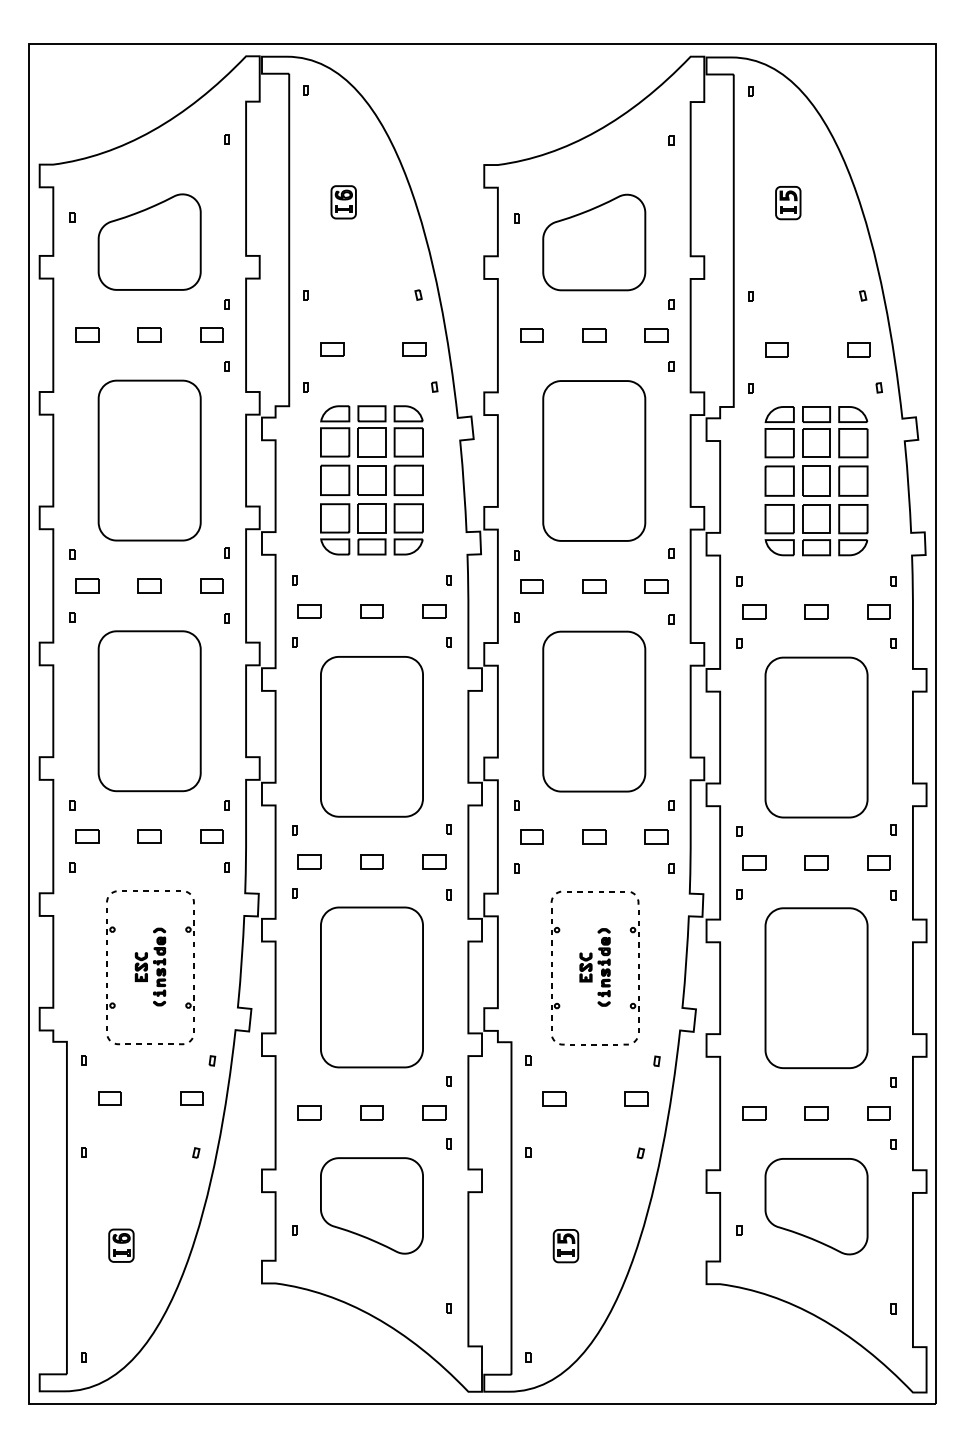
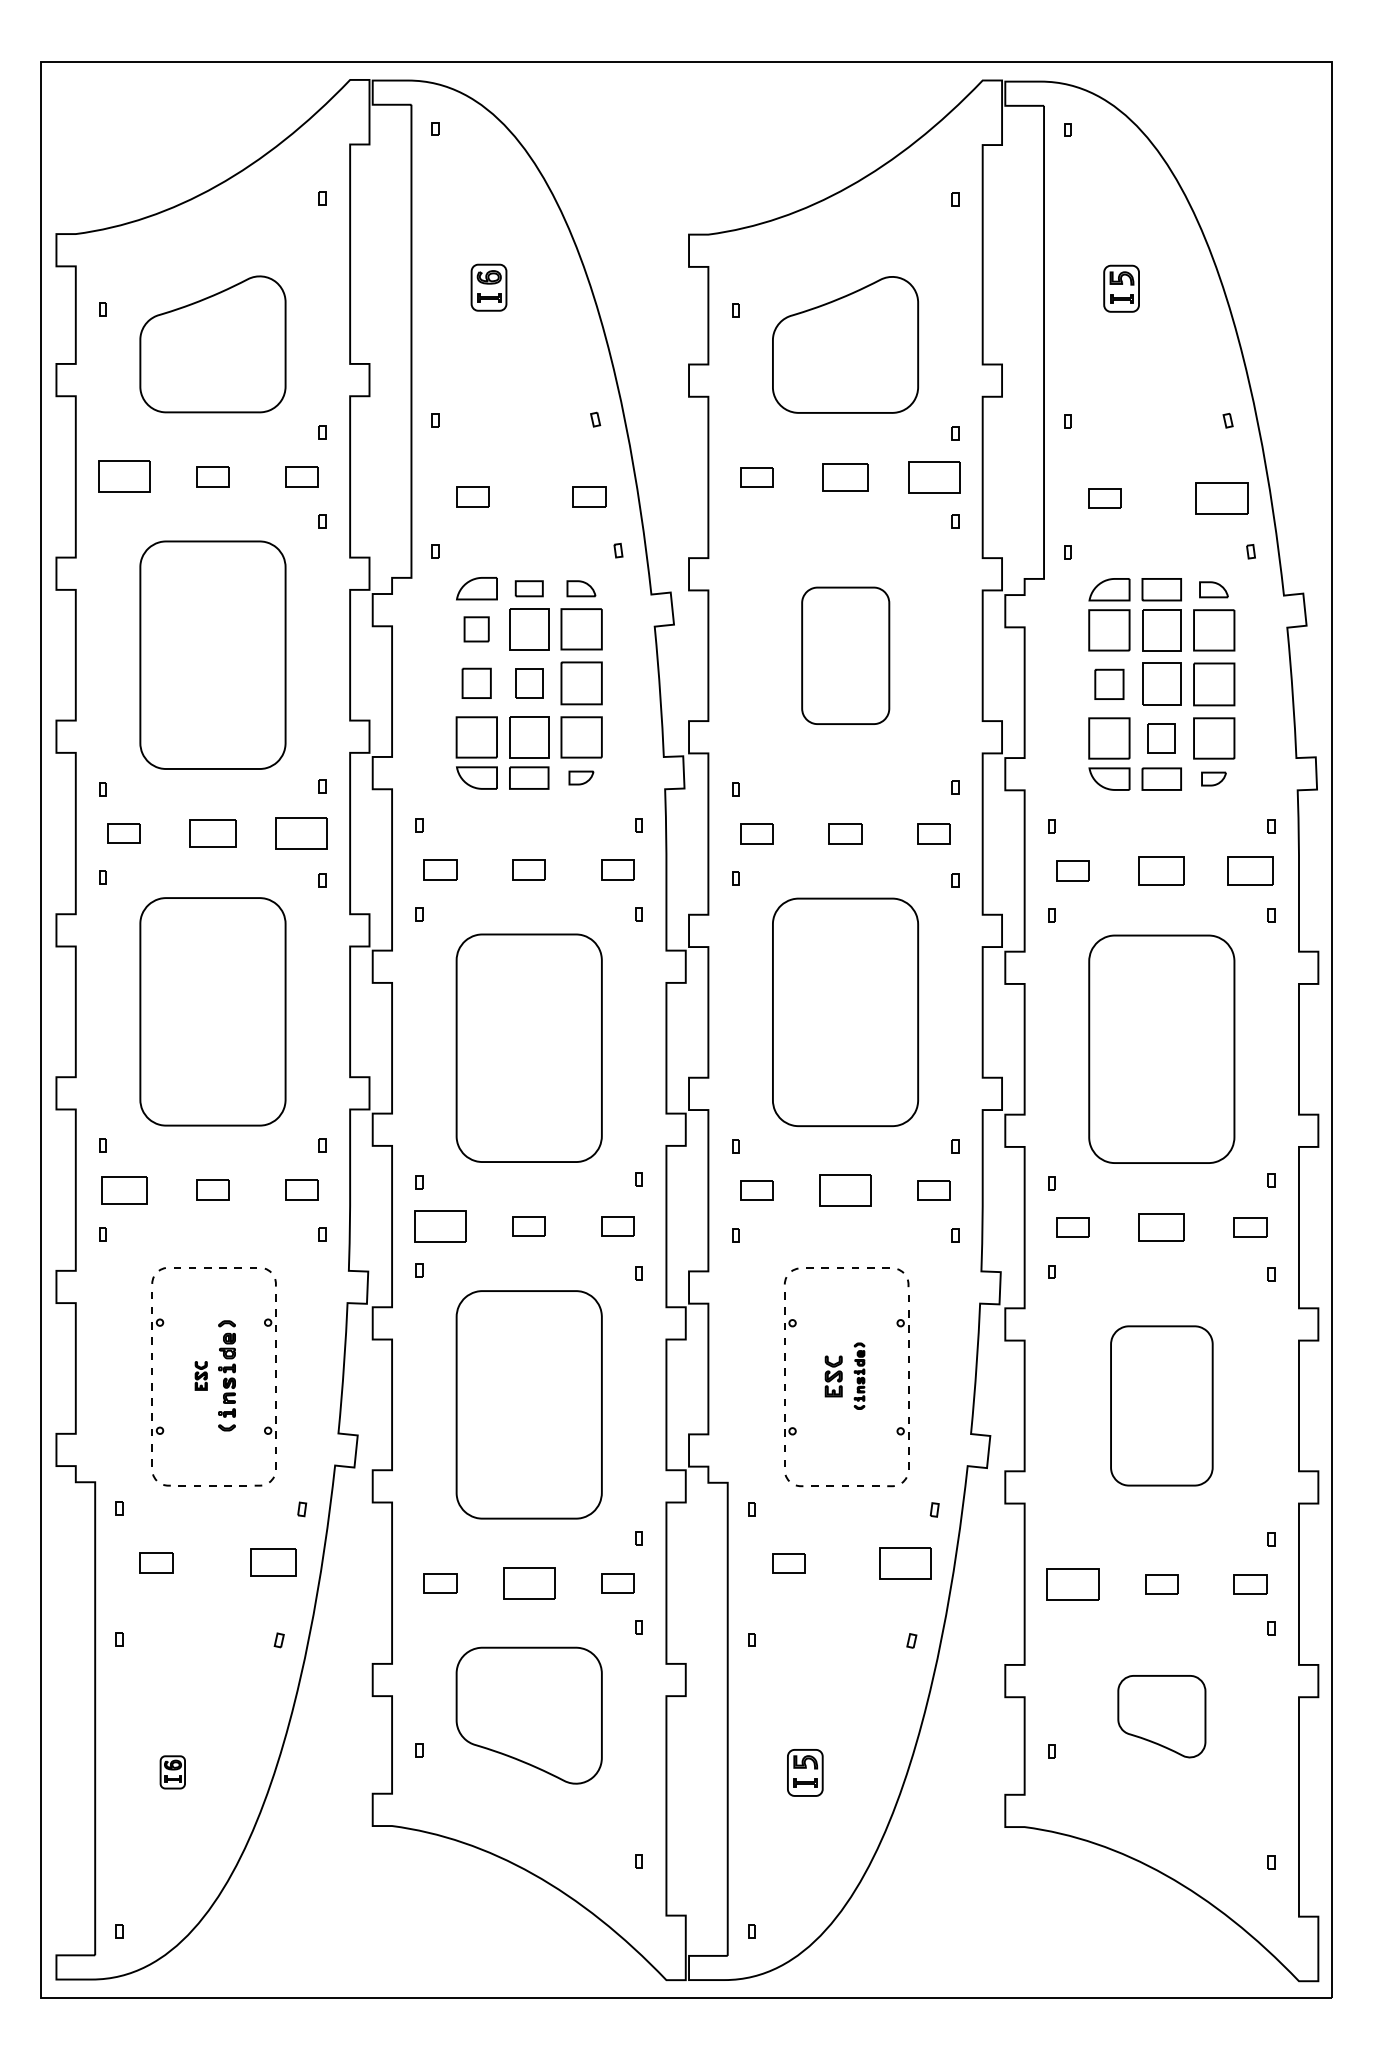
part: (86, 335) -> (123, 476), size x1.6
part: (594, 335) -> (845, 477), size x1.4
part: (656, 335) -> (933, 477), size x1.6
part: (858, 350) -> (1221, 498), size x1.6
part: (372, 413) -> (529, 588), size x0.7
part: (408, 413) -> (581, 588), size x0.7
part: (852, 414) -> (1213, 589), size x0.7
part: (334, 442) -> (476, 629), size x0.6
part: (594, 460) -> (845, 655), size x0.6
part: (372, 479) -> (529, 682), size x0.7
part: (334, 480) -> (476, 683), size x0.7
part: (779, 481) -> (1109, 684), size x0.7
part: (816, 519) -> (1161, 738), size x0.7
part: (408, 546) -> (581, 777), size x0.6
part: (852, 547) -> (1213, 778), size x0.6
part: (149, 585) -> (212, 833), size x1.4
part: (211, 585) -> (301, 833), size x1.6
part: (816, 611) -> (1161, 870), size x1.4
part: (878, 611) -> (1250, 870), size x1.4
part: (86, 836) -> (123, 1189), size x1.4
part: (594, 836) -> (845, 1190), size x1.6
part: (309, 862) -> (440, 1226), size x1.6
part: (816, 862) -> (1161, 1227), size x1.4
part: (141, 966) -> (201, 1375), size x0.7
part: (604, 966) -> (859, 1375), size x0.6
part: (816, 987) -> (1161, 1405), size x0.7
part: (191, 1098) -> (272, 1562), size x1.4
part: (636, 1098) -> (905, 1563), size x1.6
part: (371, 1112) -> (528, 1583), size x1.6
part: (753, 1113) -> (1072, 1584), size x1.6
part: (816, 1206) -> (1161, 1716), size x0.6
part: (121, 1245) -> (172, 1772), size x0.7

